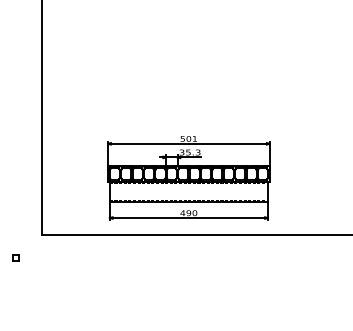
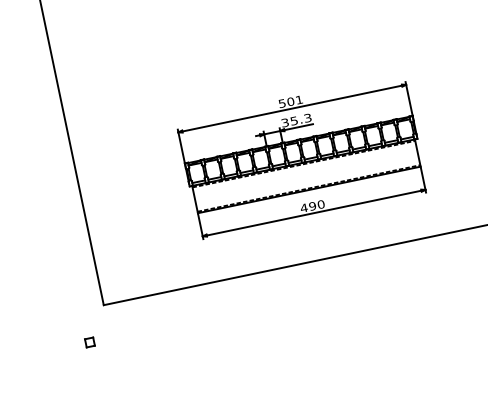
part: (188, 178) -> (301, 157), moved
part: (15, 257) -> (88, 341), moved

